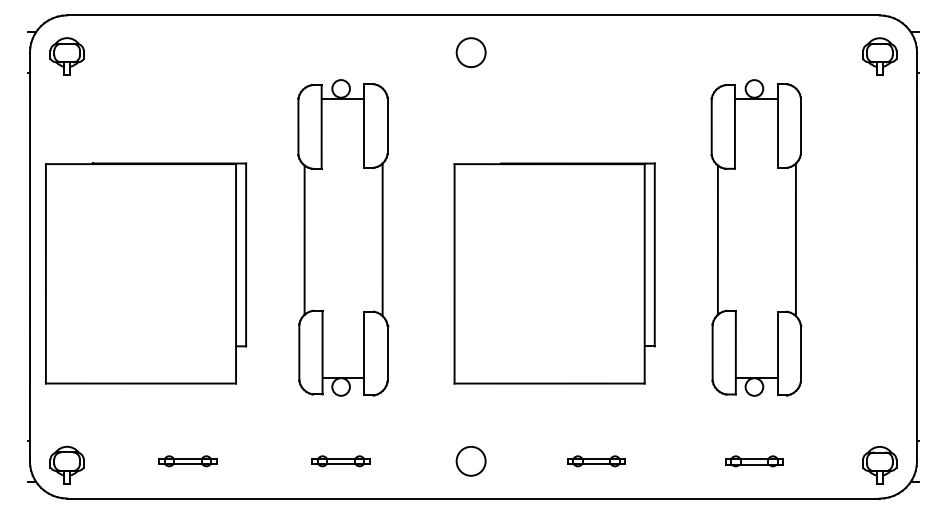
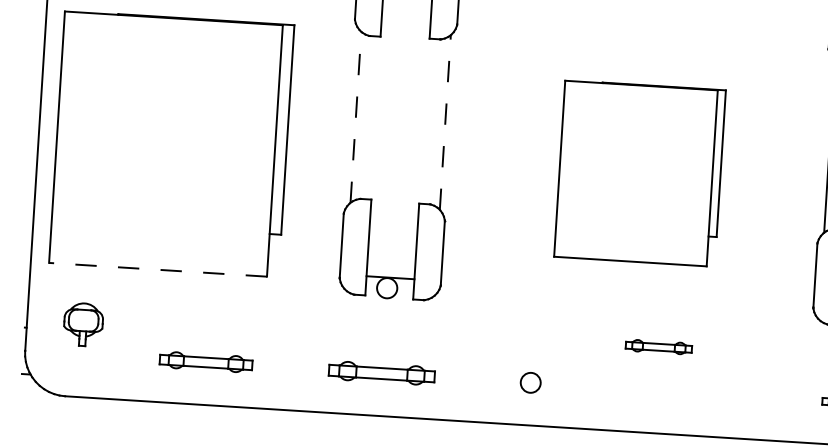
line: (382, 239) -> (445, 122), solid -> dashed
line: (304, 240) -> (355, 117), solid -> dashed
part: (554, 273) -> (639, 173), size x0.7
line: (140, 383) -> (157, 269), solid -> dashed
part: (187, 461) -> (205, 362), size x1.4
part: (340, 461) -> (381, 373), size x1.6
circle: (470, 461) -> (530, 382), size x0.6
part: (596, 461) -> (658, 347), moved
part: (66, 464) -> (82, 323), moved

